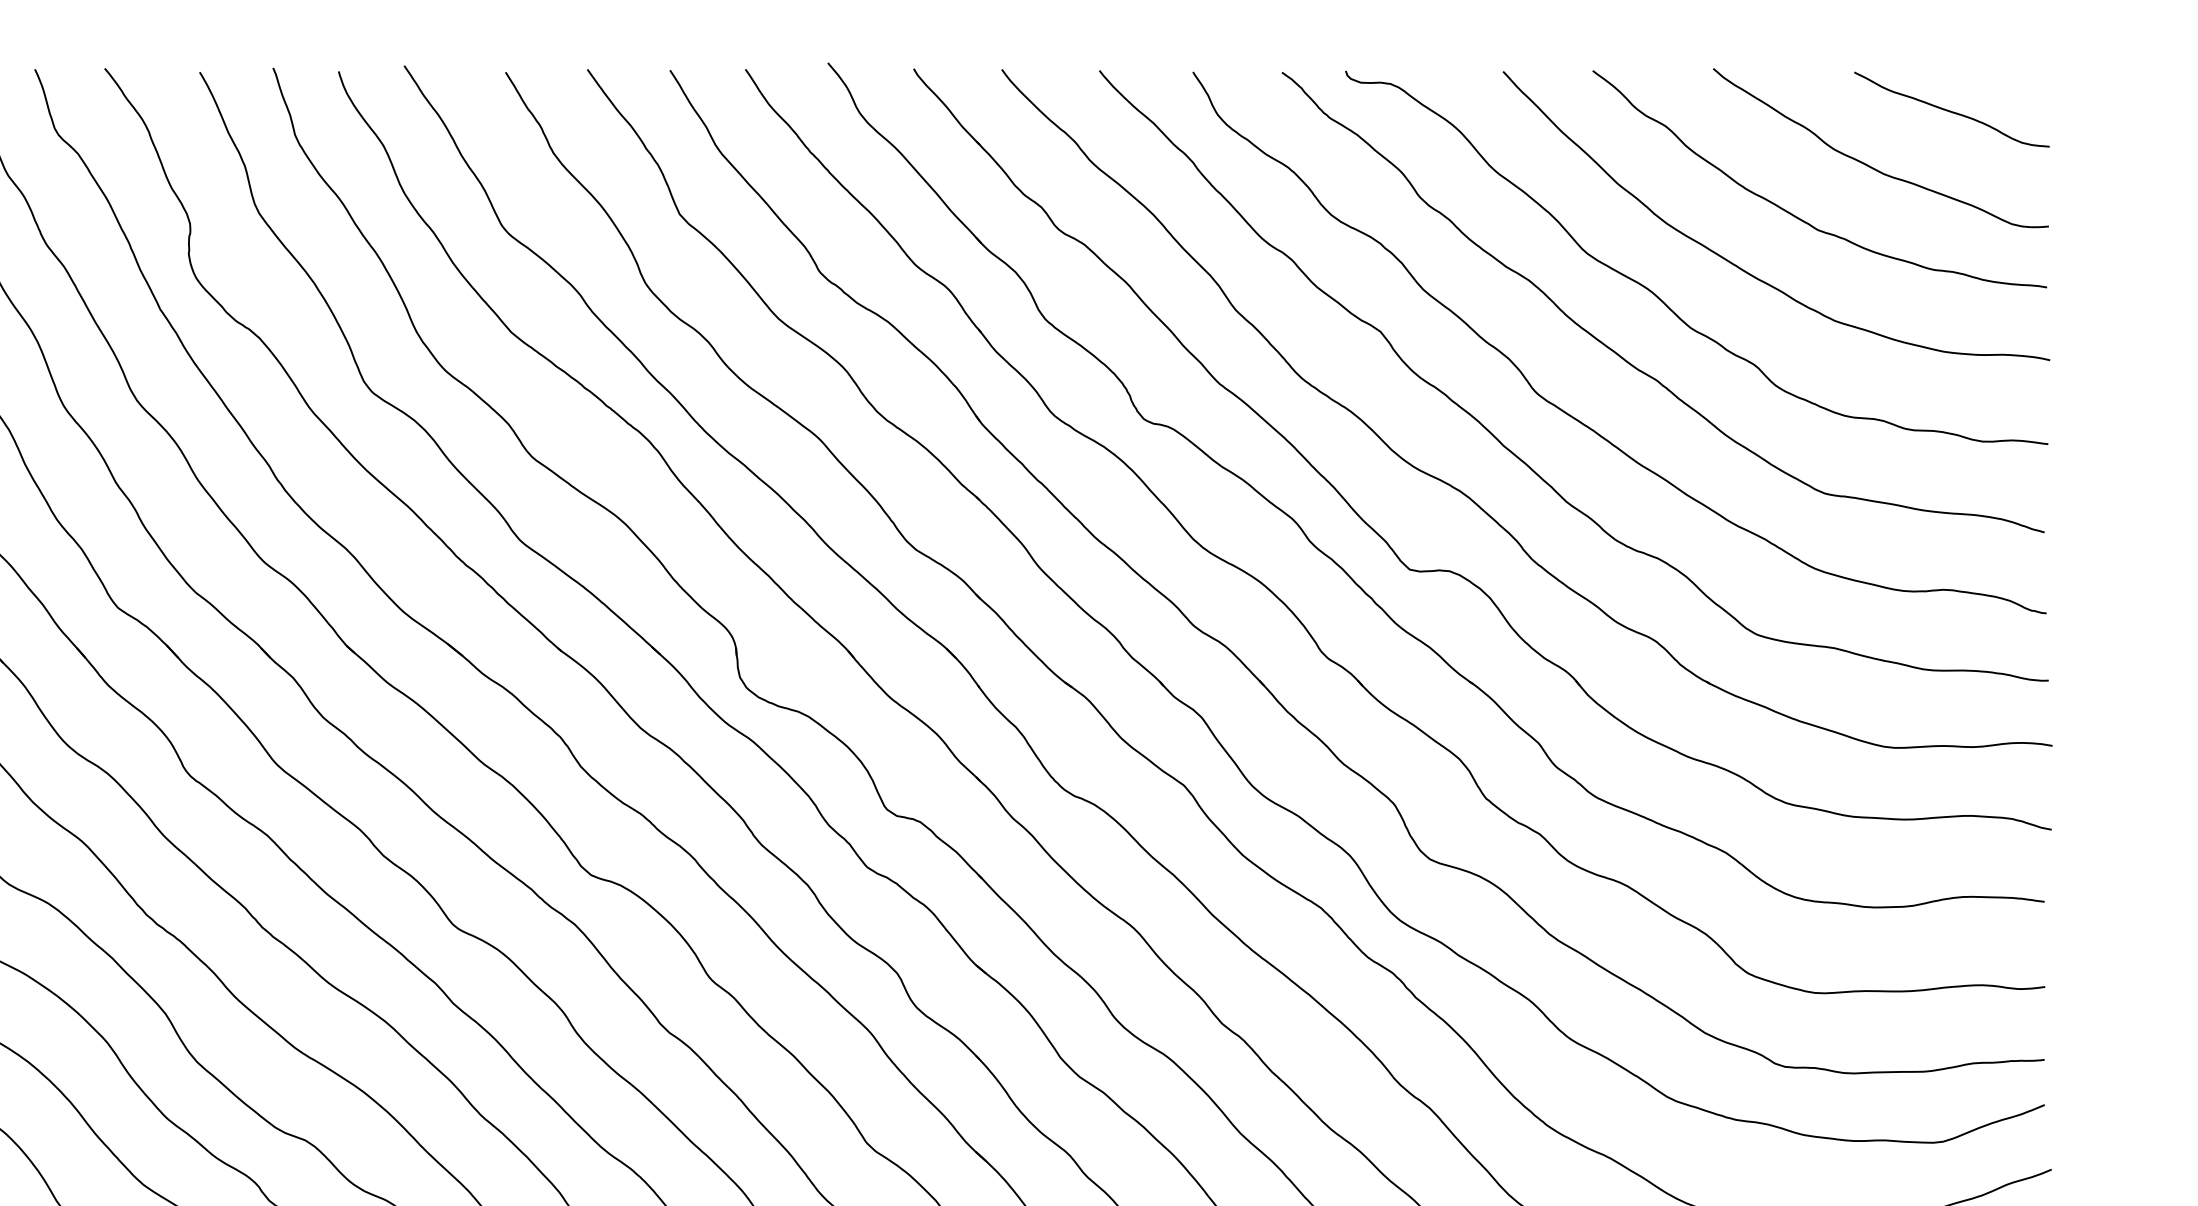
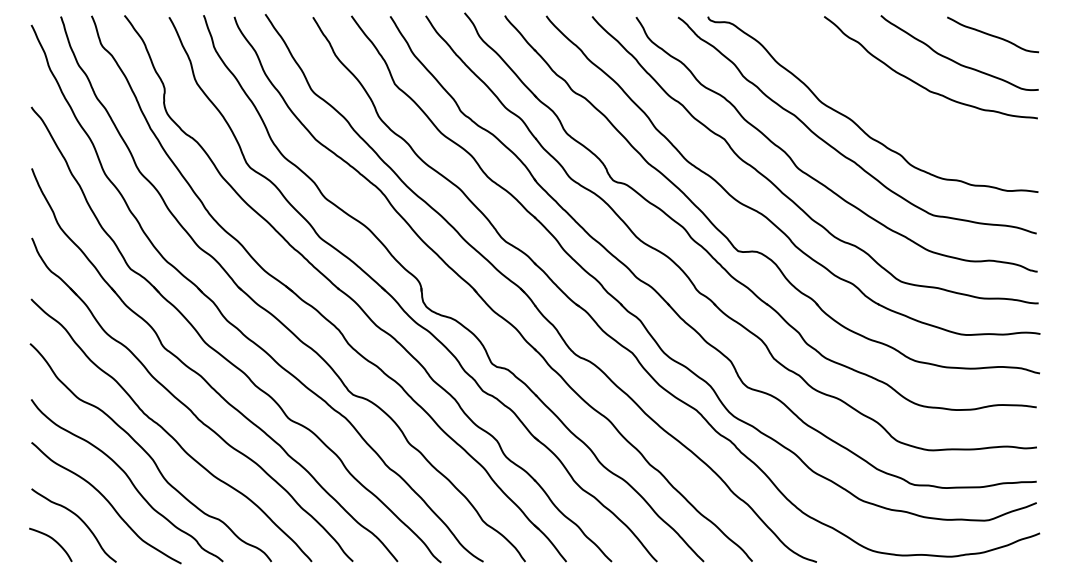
curve: (1748, 270) -> (897, 110), removed

